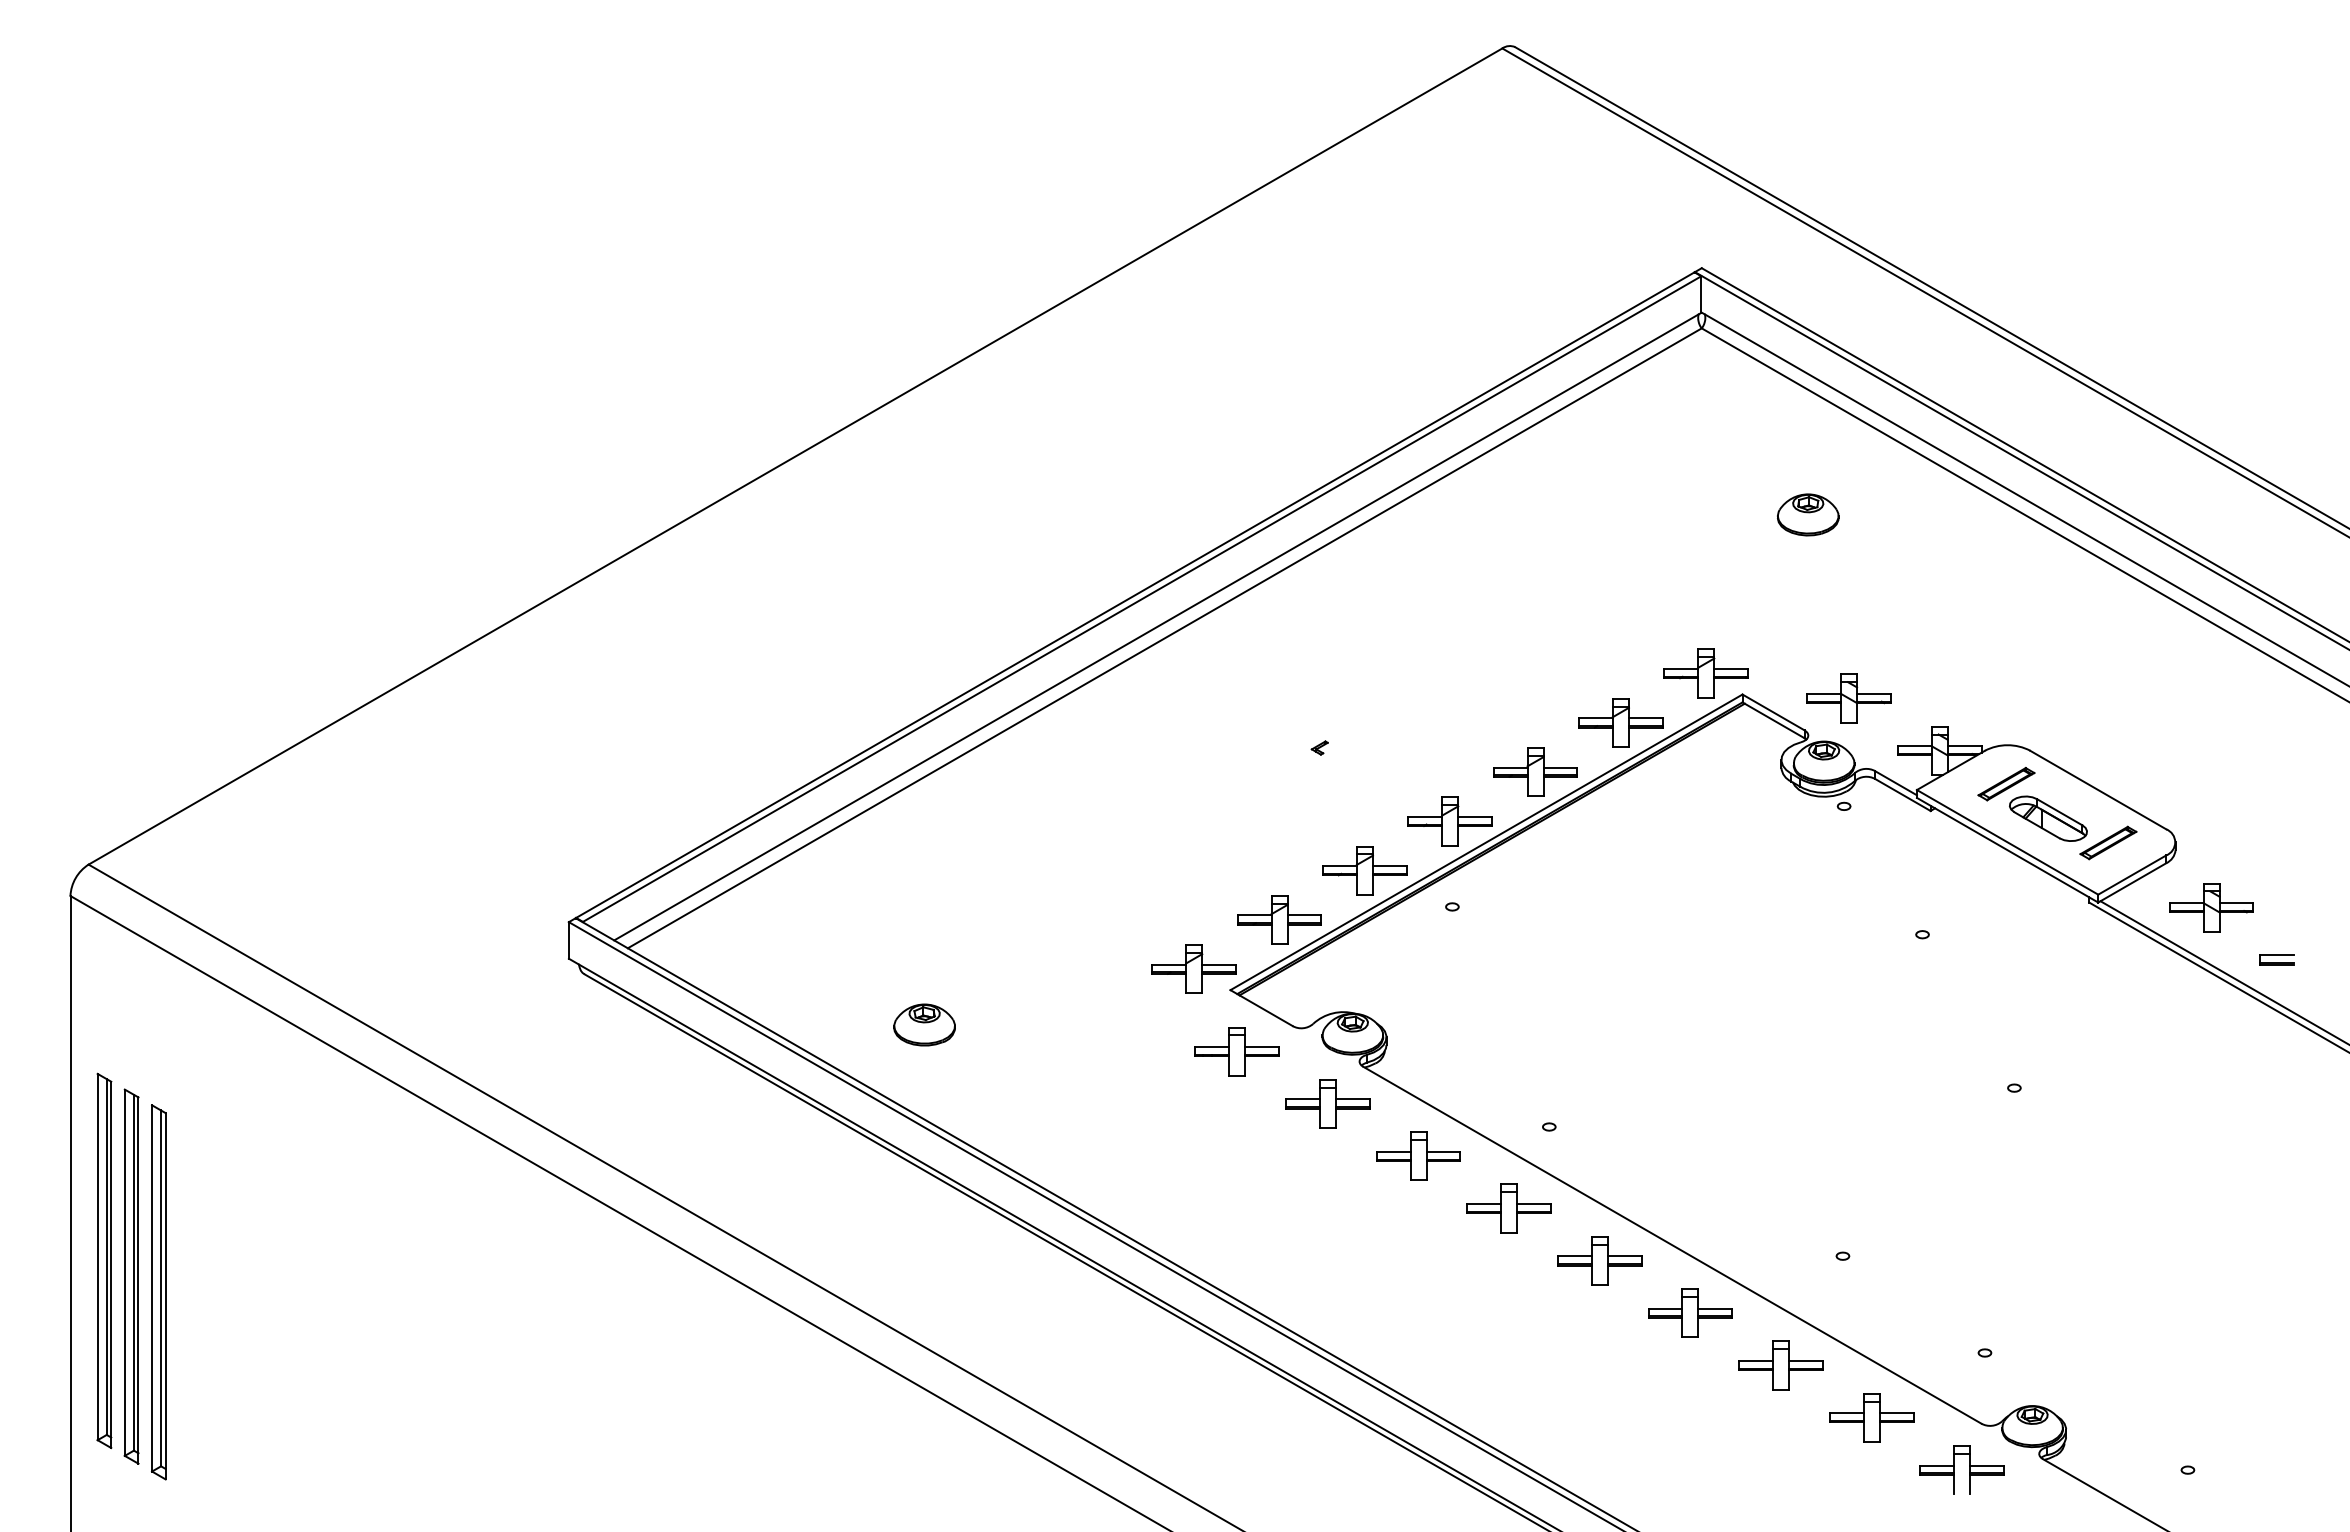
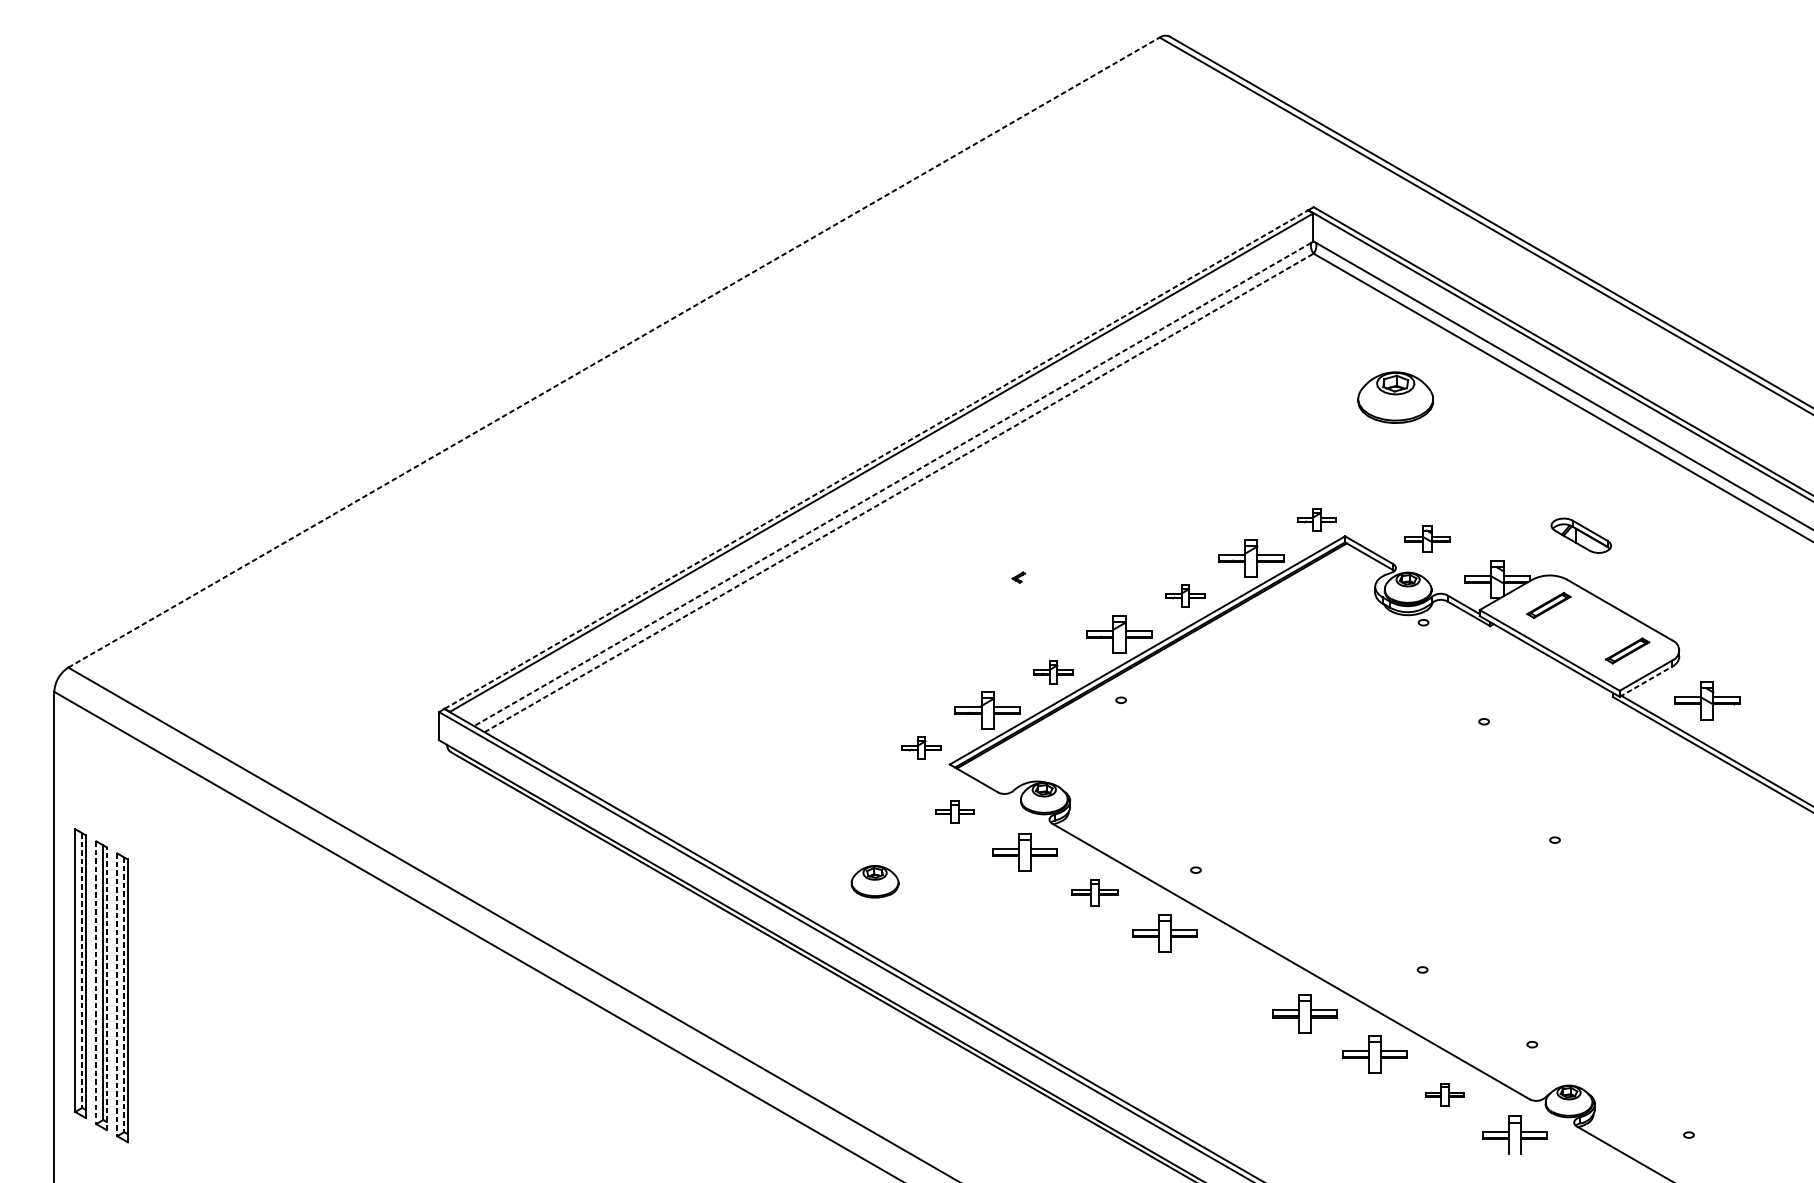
line: (795, 456) -> (614, 352), solid -> dashed
part: (1808, 514) -> (1396, 397), size x1.6
line: (1135, 595) -> (876, 459), solid -> dashed
line: (1155, 627) -> (891, 484), solid -> dashed
line: (1165, 638) -> (899, 493), solid -> dashed
part: (1705, 673) -> (1316, 520), size x0.6
part: (1848, 698) -> (1426, 539), size x0.7
part: (1535, 771) -> (1185, 595), size x0.6
part: (2048, 818) -> (1581, 535), moved
part: (1364, 870) -> (1053, 672), size x0.6
line: (2132, 882) -> (1646, 681), solid -> dashed
part: (2276, 959) -> (1757, 740), removed
part: (1193, 968) -> (921, 747), size x0.6
part: (924, 1024) -> (874, 881), moved
part: (1236, 1051) -> (954, 811), size x0.6
part: (1418, 1155) -> (1094, 892), size x0.7
line: (106, 1257) -> (82, 970), solid -> dashed
part: (1599, 1260) -> (1234, 973), removed
line: (124, 1273) -> (96, 983), solid -> dashed
line: (138, 1280) -> (106, 988), solid -> dashed
line: (152, 1288) -> (117, 994), solid -> dashed
line: (161, 1288) -> (124, 994), solid -> dashed
part: (1871, 1417) -> (1444, 1094), size x0.6

